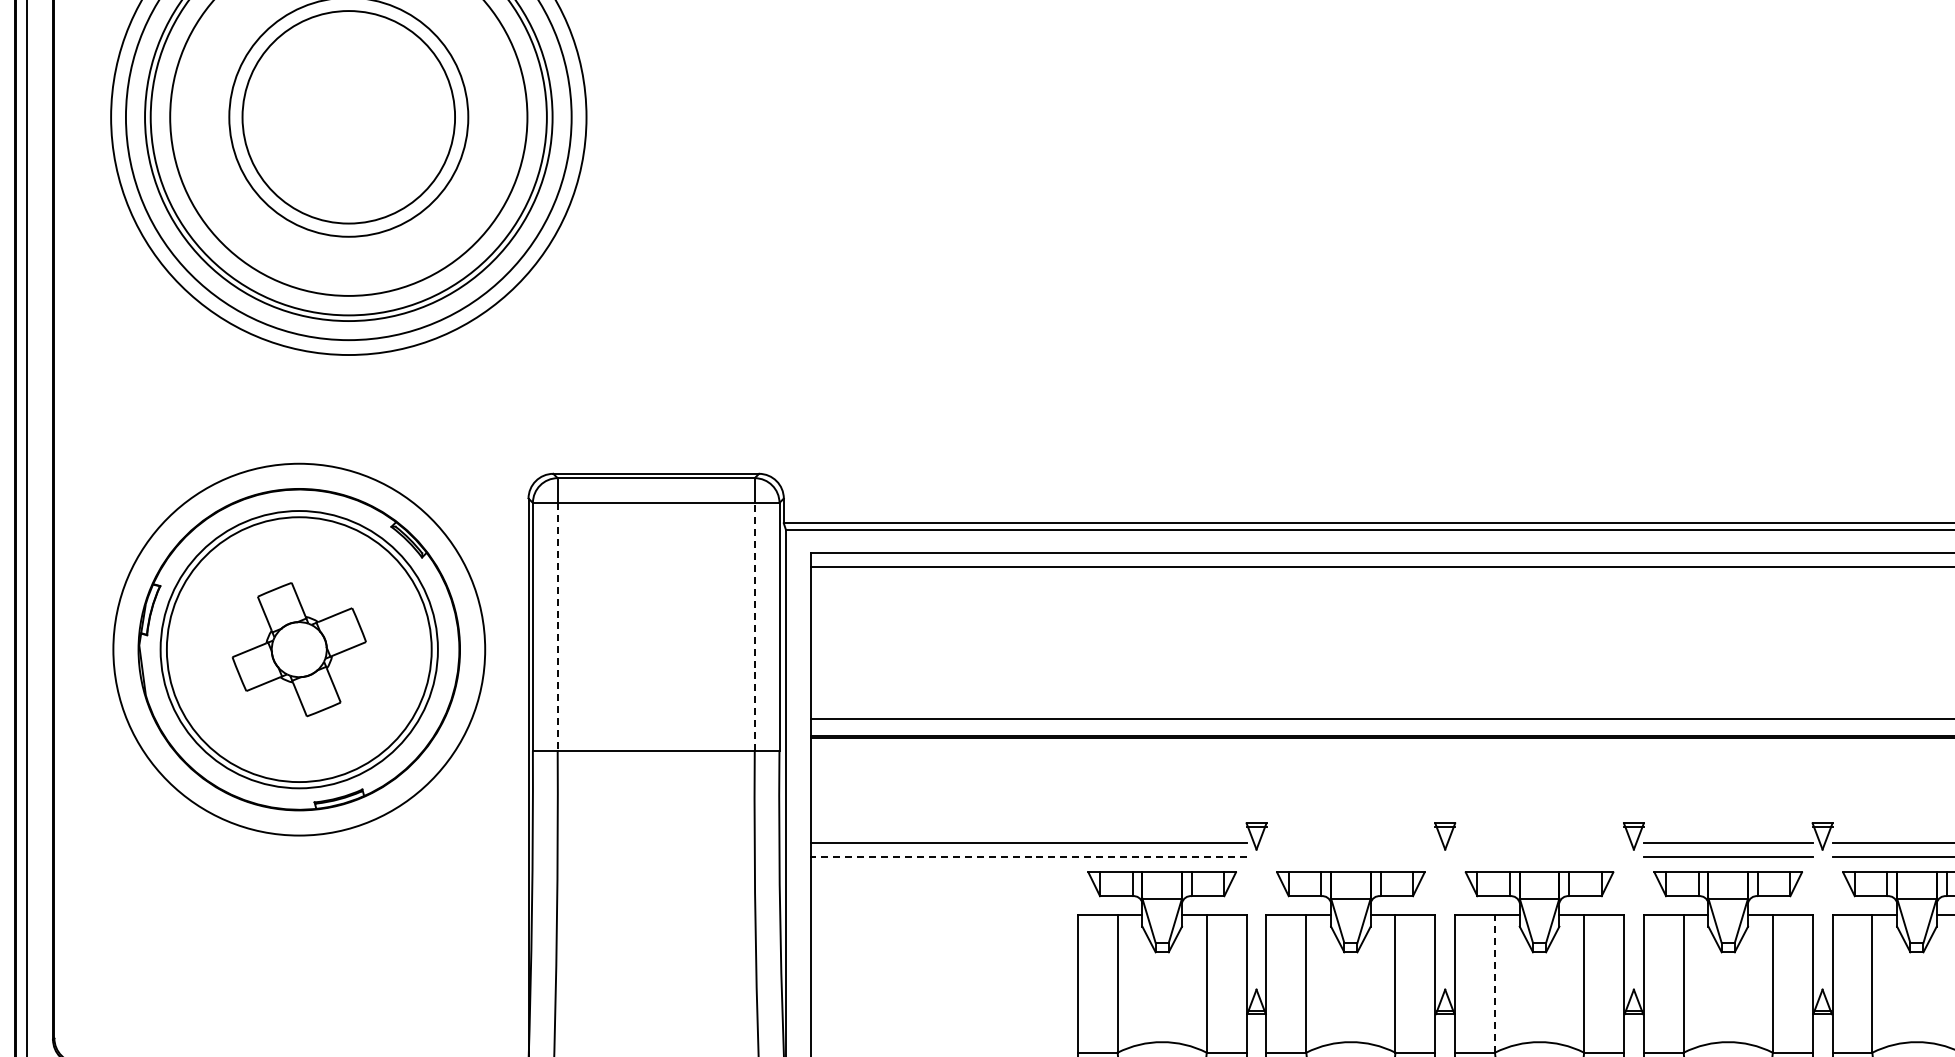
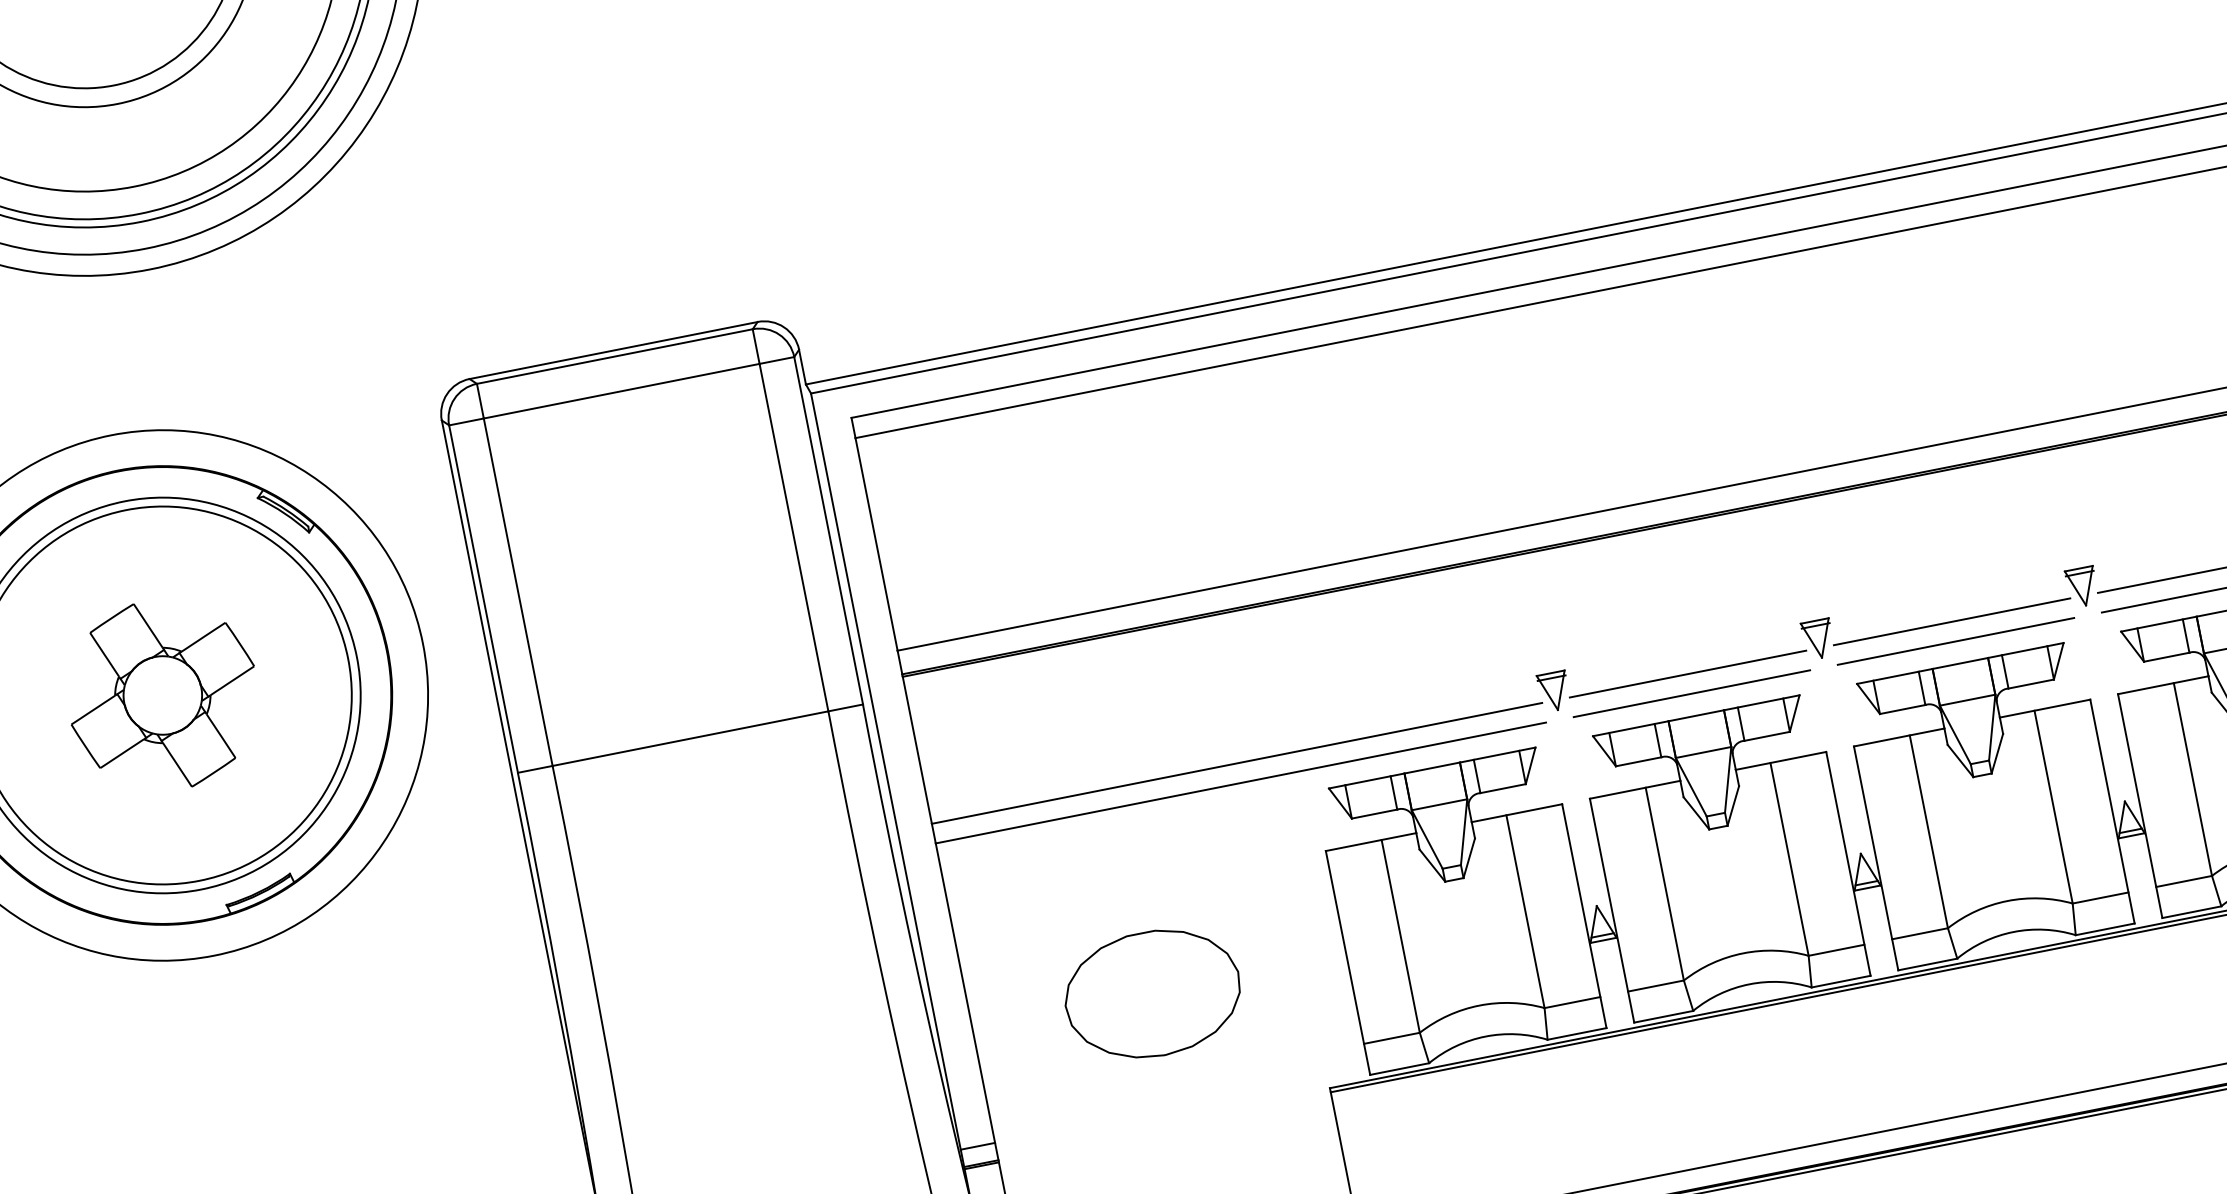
line: (754, 626) -> (793, 536), dashed -> solid
line: (557, 627) -> (518, 592), dashed -> solid
line: (1350, 842) -> (1687, 674), added
line: (1539, 842) -> (1951, 621), added
line: (1028, 856) -> (1240, 782), dashed -> solid
line: (1350, 856) -> (1691, 693), added
line: (1539, 856) -> (1955, 641), added
line: (1495, 983) -> (1929, 831), dashed -> solid
part: (938, 989) -> (1151, 993), added

